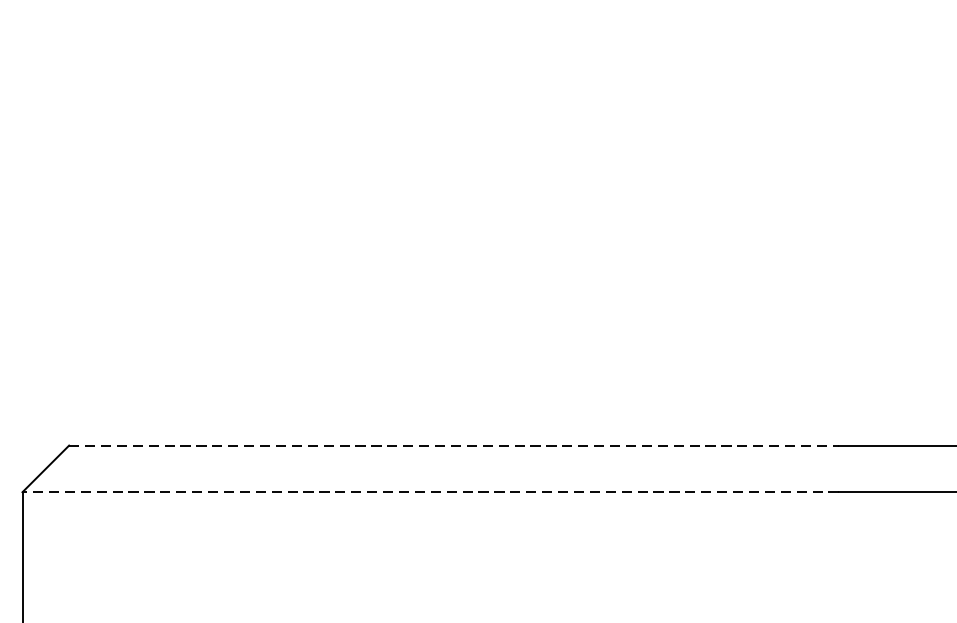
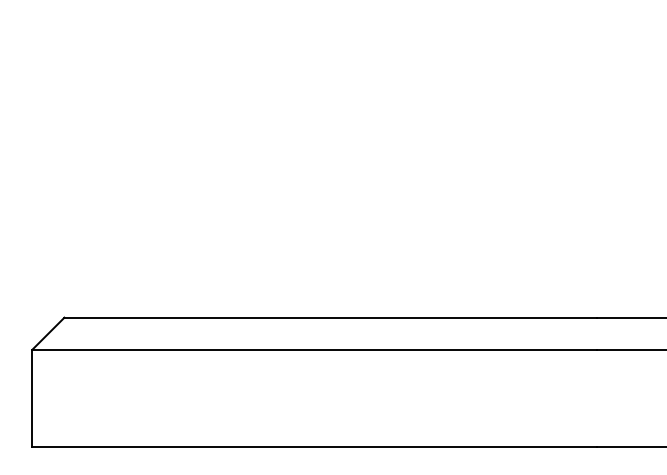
line: (453, 445) -> (330, 317), dashed -> solid
line: (429, 491) -> (313, 349), dashed -> solid

